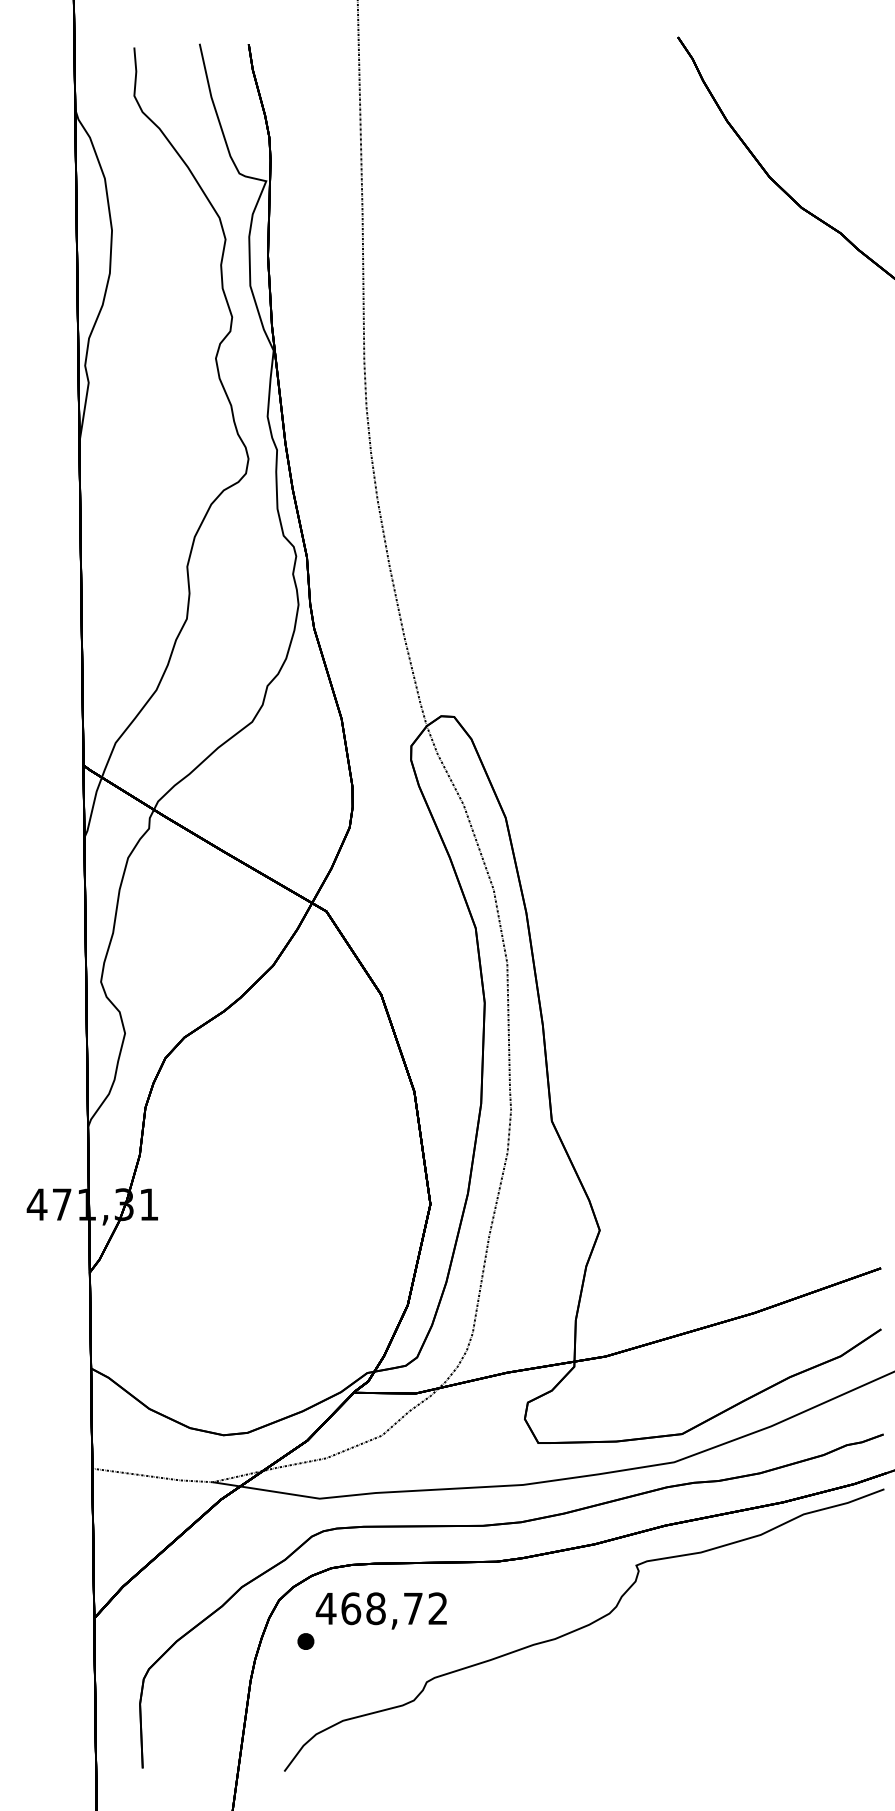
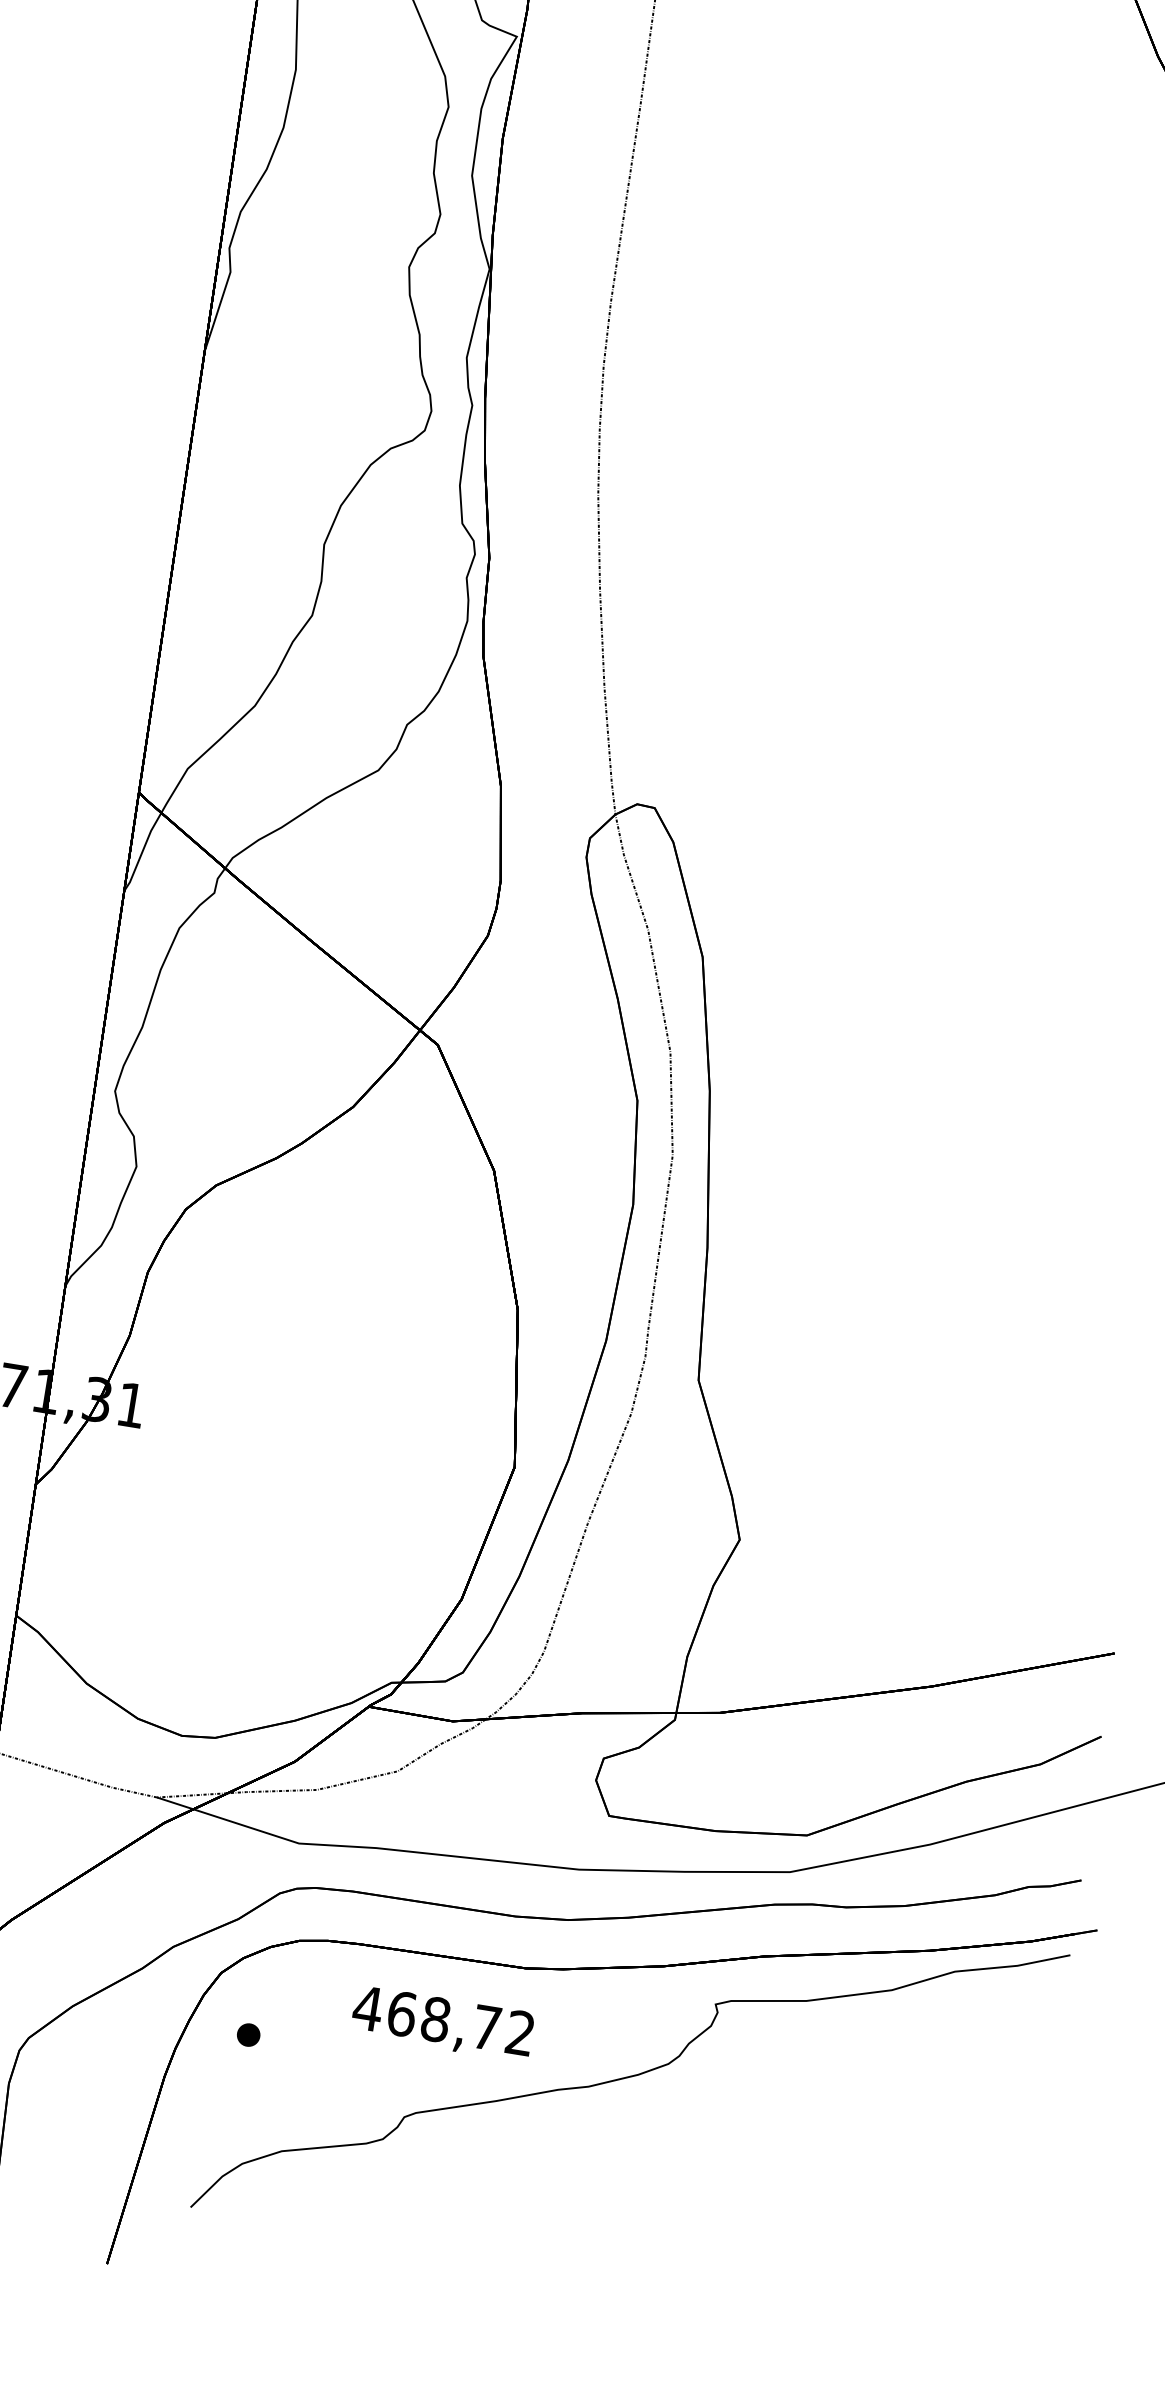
text: (380, 1610) -> (441, 2022), moved

